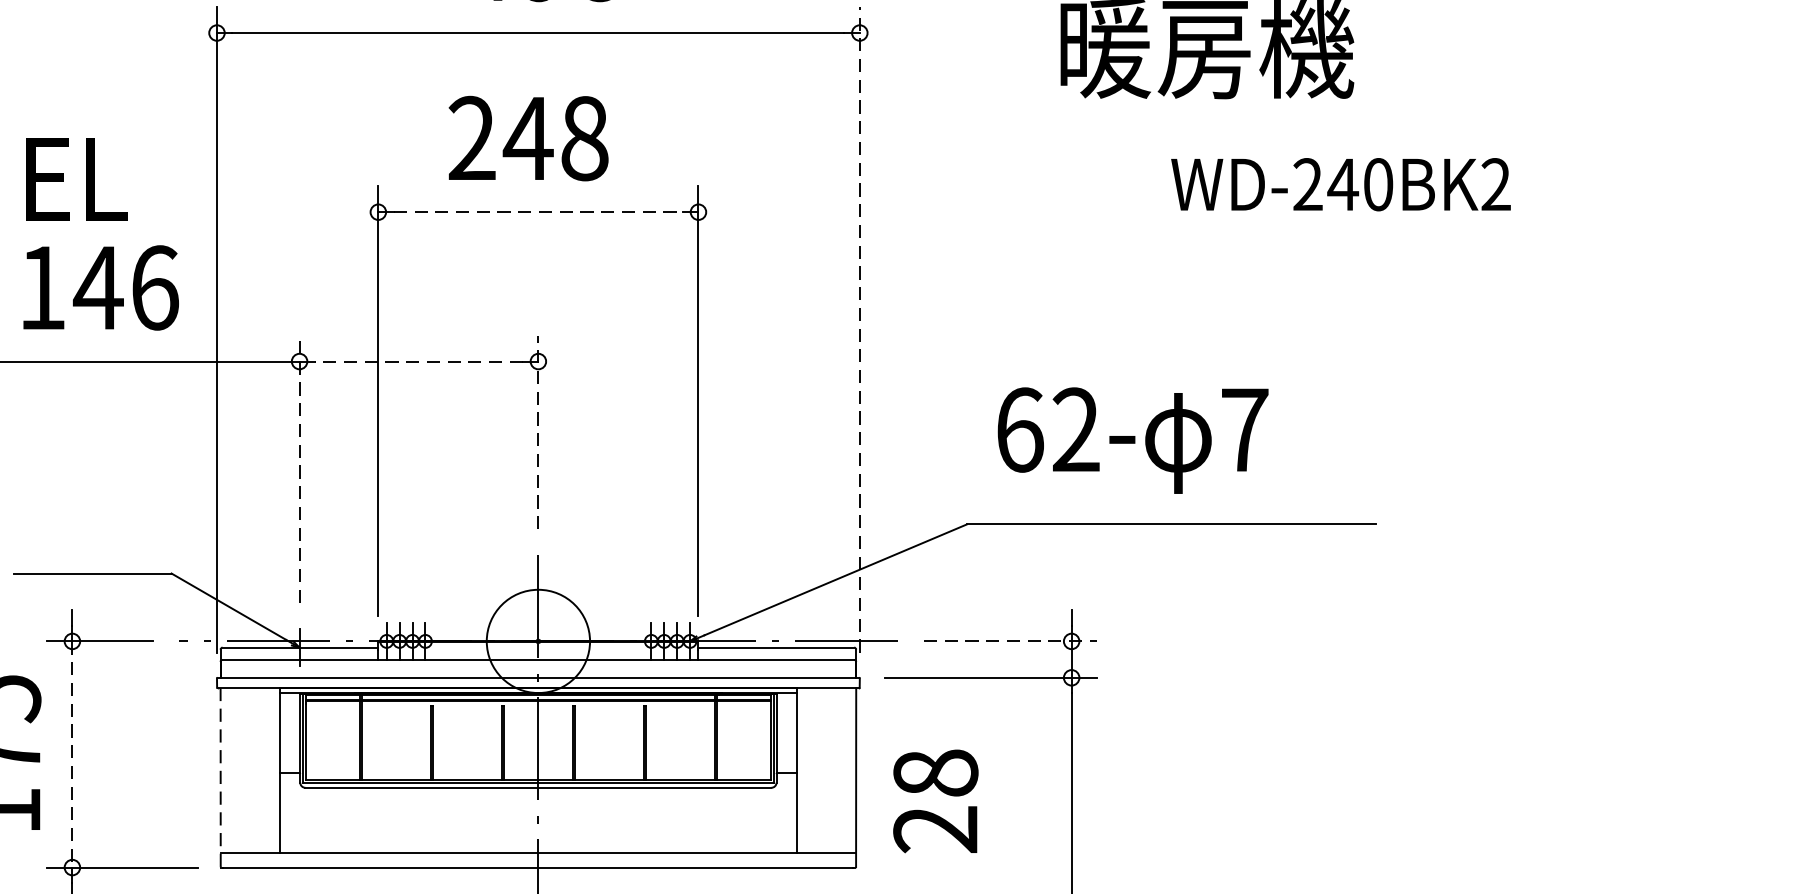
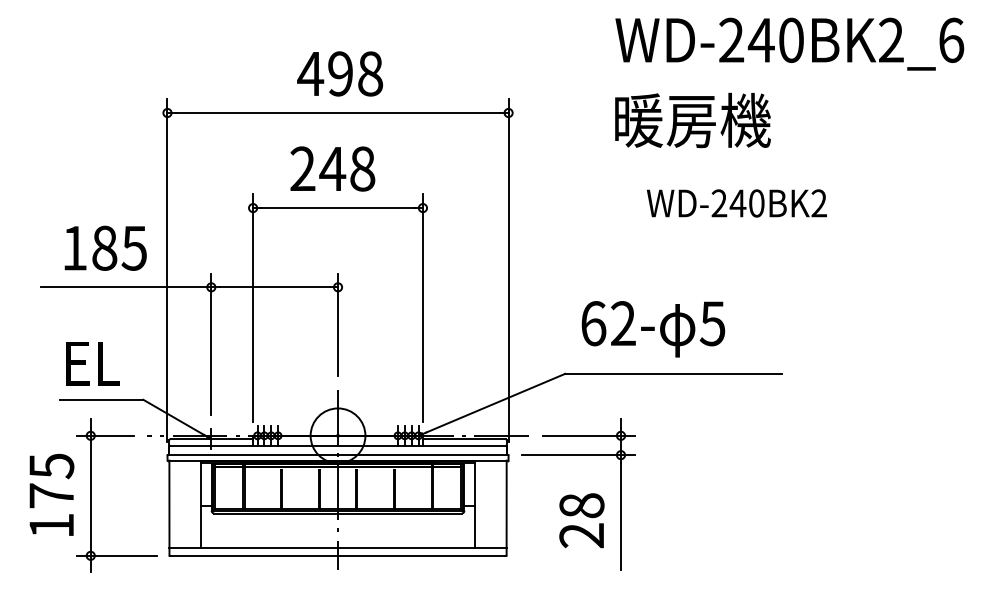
text: (75, 179) -> (92, 363), moved
text: (1340, 184) -> (736, 203), moved
line: (539, 212) -> (338, 208), dashed -> solid
text: (126, 286) -> (119, 247), 146 -> 185
line: (859, 329) -> (508, 270), dashed -> solid
line: (418, 361) -> (274, 287), dashed -> solid
text: (1244, 429) -> (712, 323), 7 -> 5
line: (539, 431) -> (338, 324), dashed -> solid
line: (299, 469) -> (211, 344), dashed -> solid
line: (1012, 640) -> (589, 435), dashed -> solid
line: (71, 755) -> (90, 496), dashed -> solid
line: (220, 776) -> (169, 507), dashed -> solid
text: (935, 800) -> (581, 520), moved

